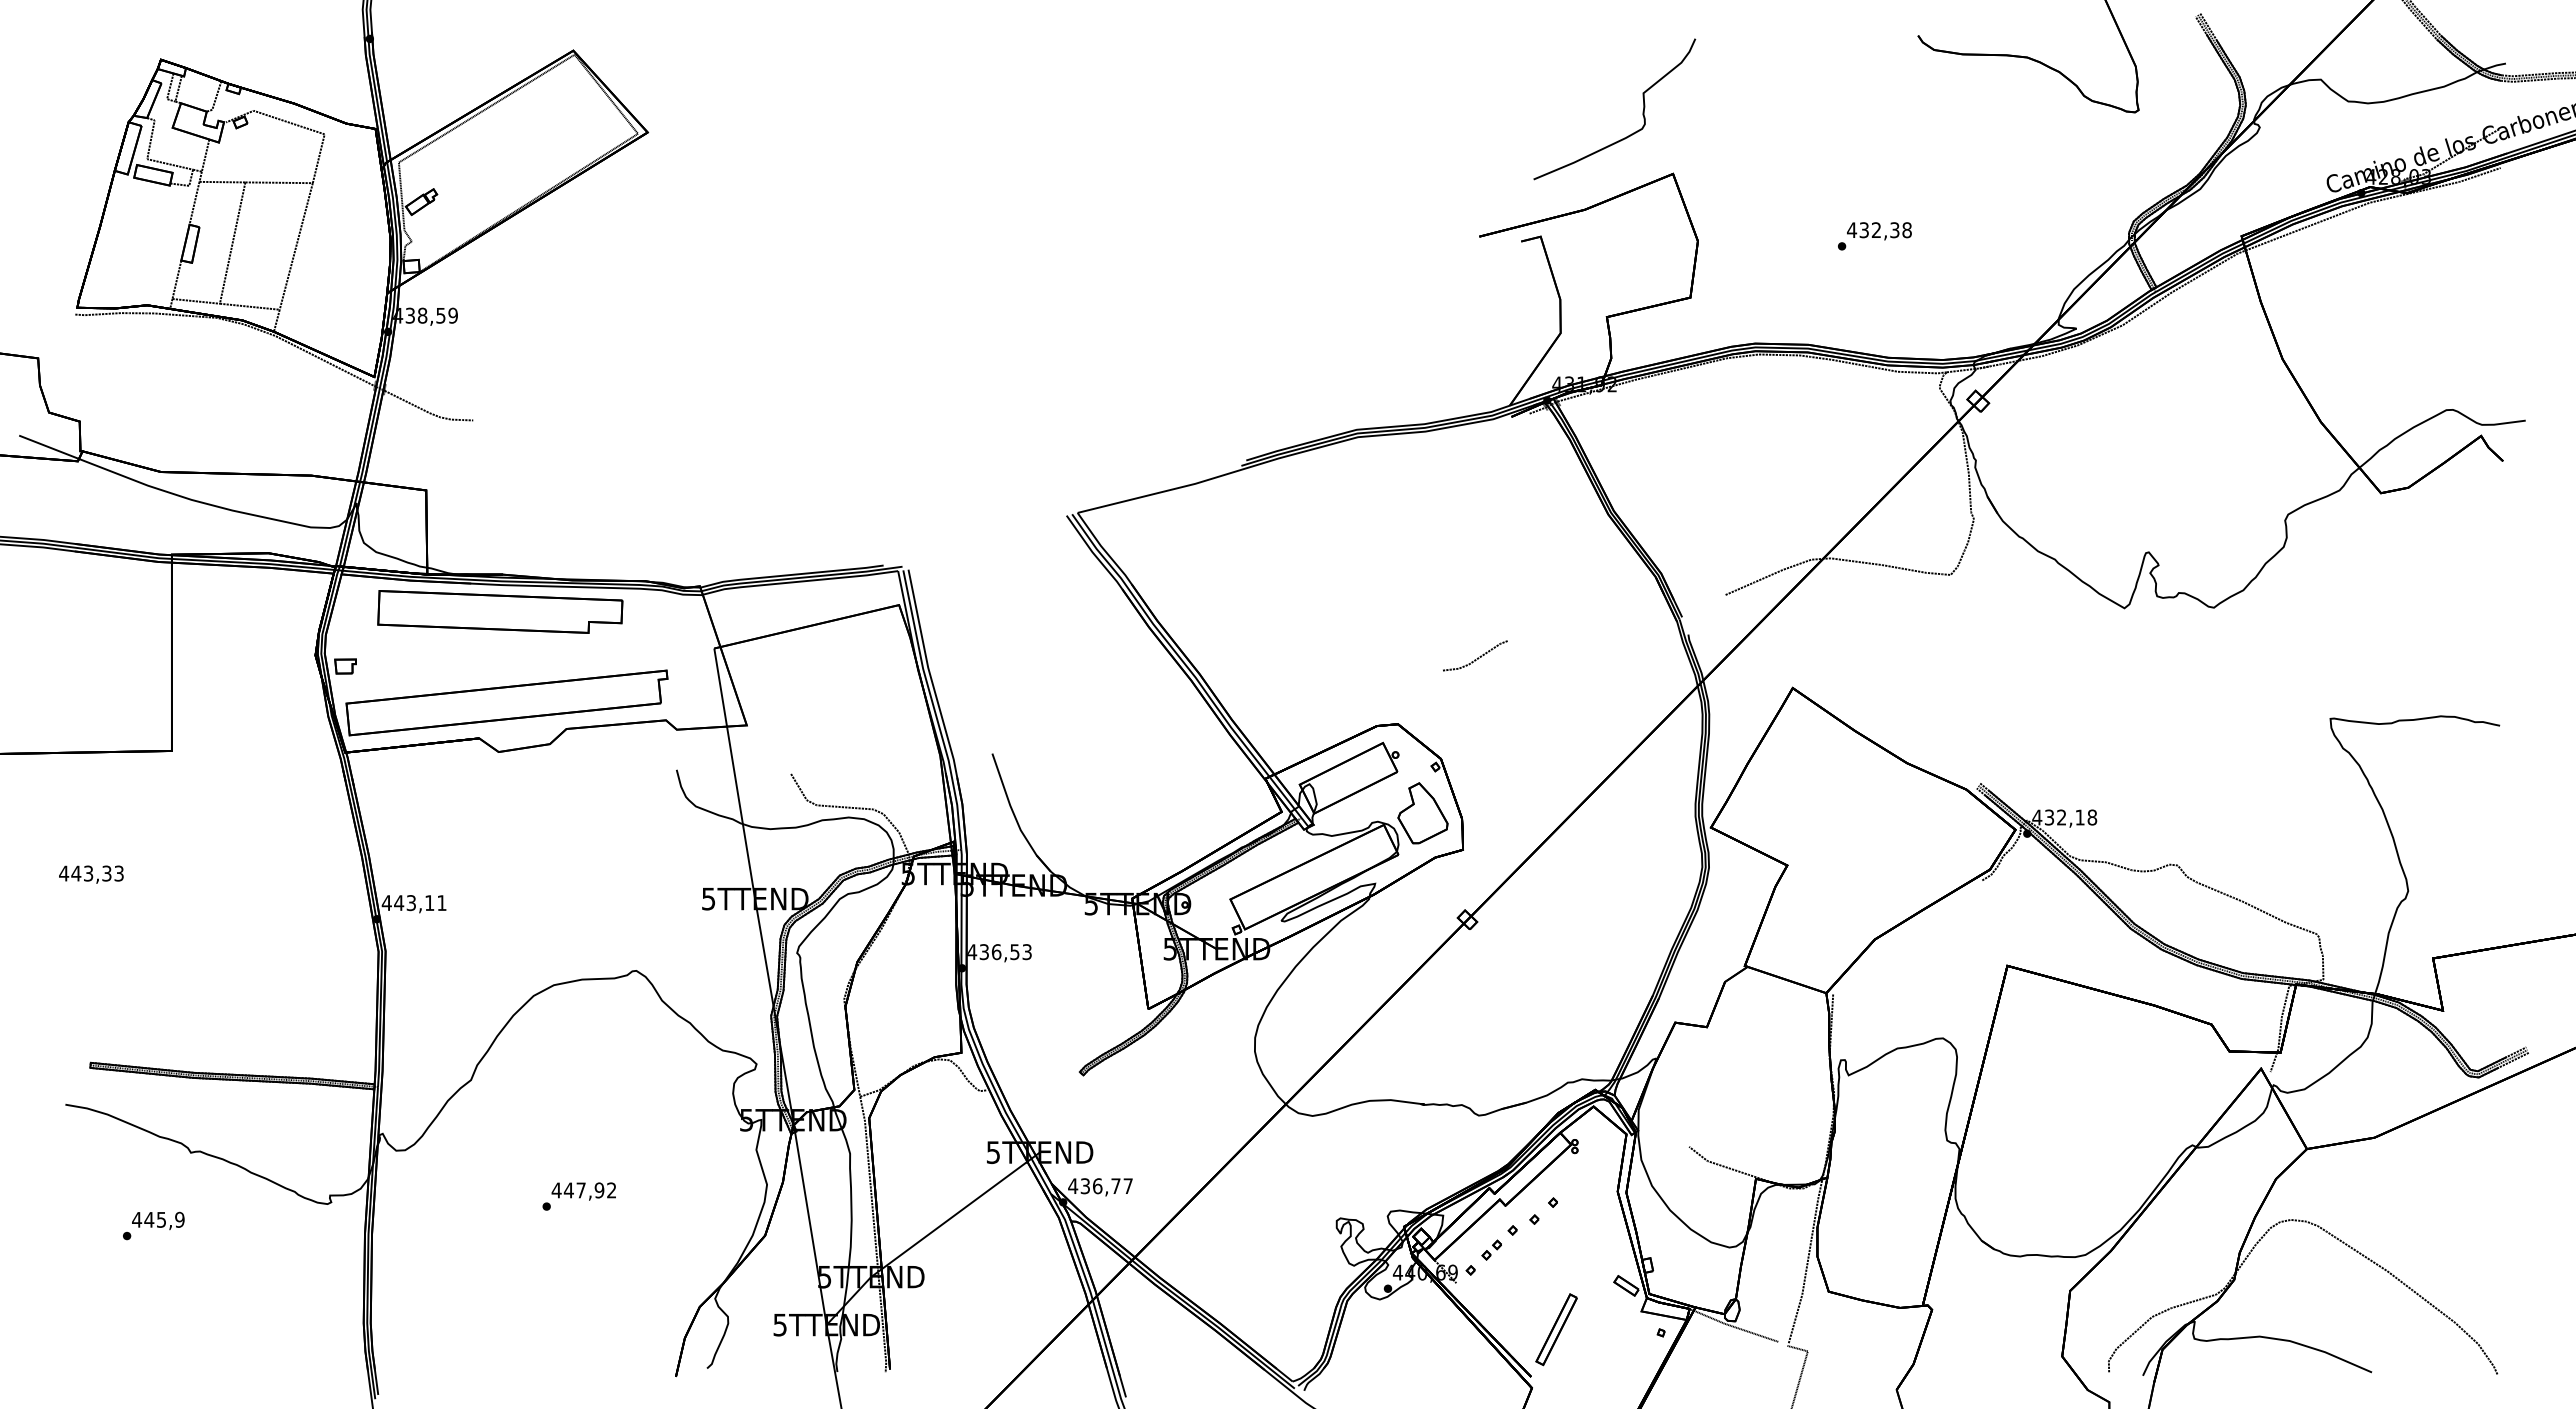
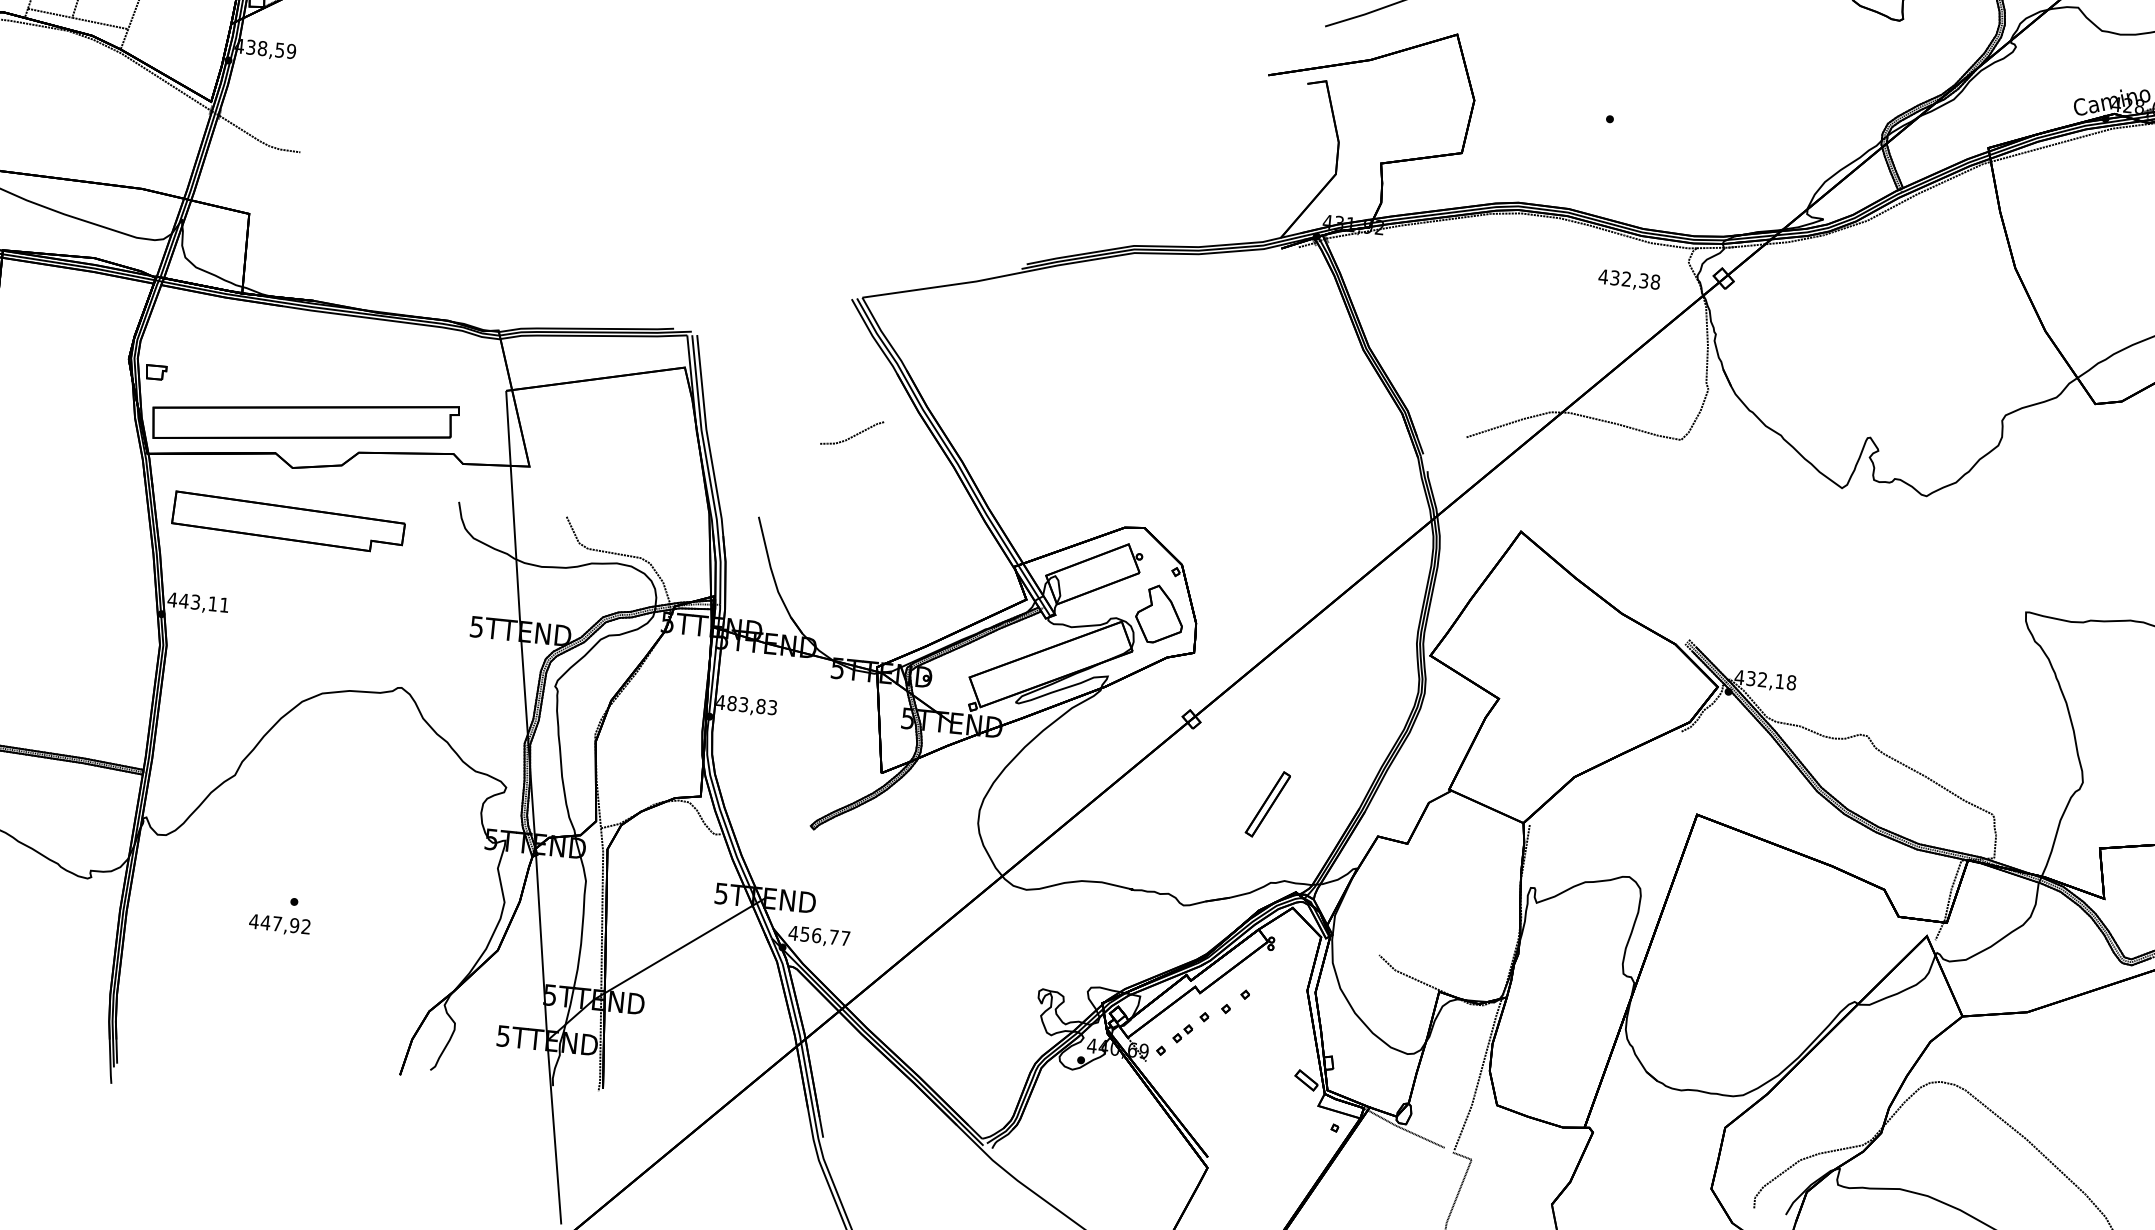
text: (1879, 231) -> (1629, 280), moved
part: (500, 611) -> (288, 522), moved
curve: (1477, 657) -> (854, 434), moved
text: (999, 952) -> (746, 705), 436,53 -> 483,83
text: (1085, 1185) -> (805, 933), 436,77 -> 456,77
text: (583, 1191) -> (279, 925), moved
part: (1556, 1329) -> (1267, 804), moved

